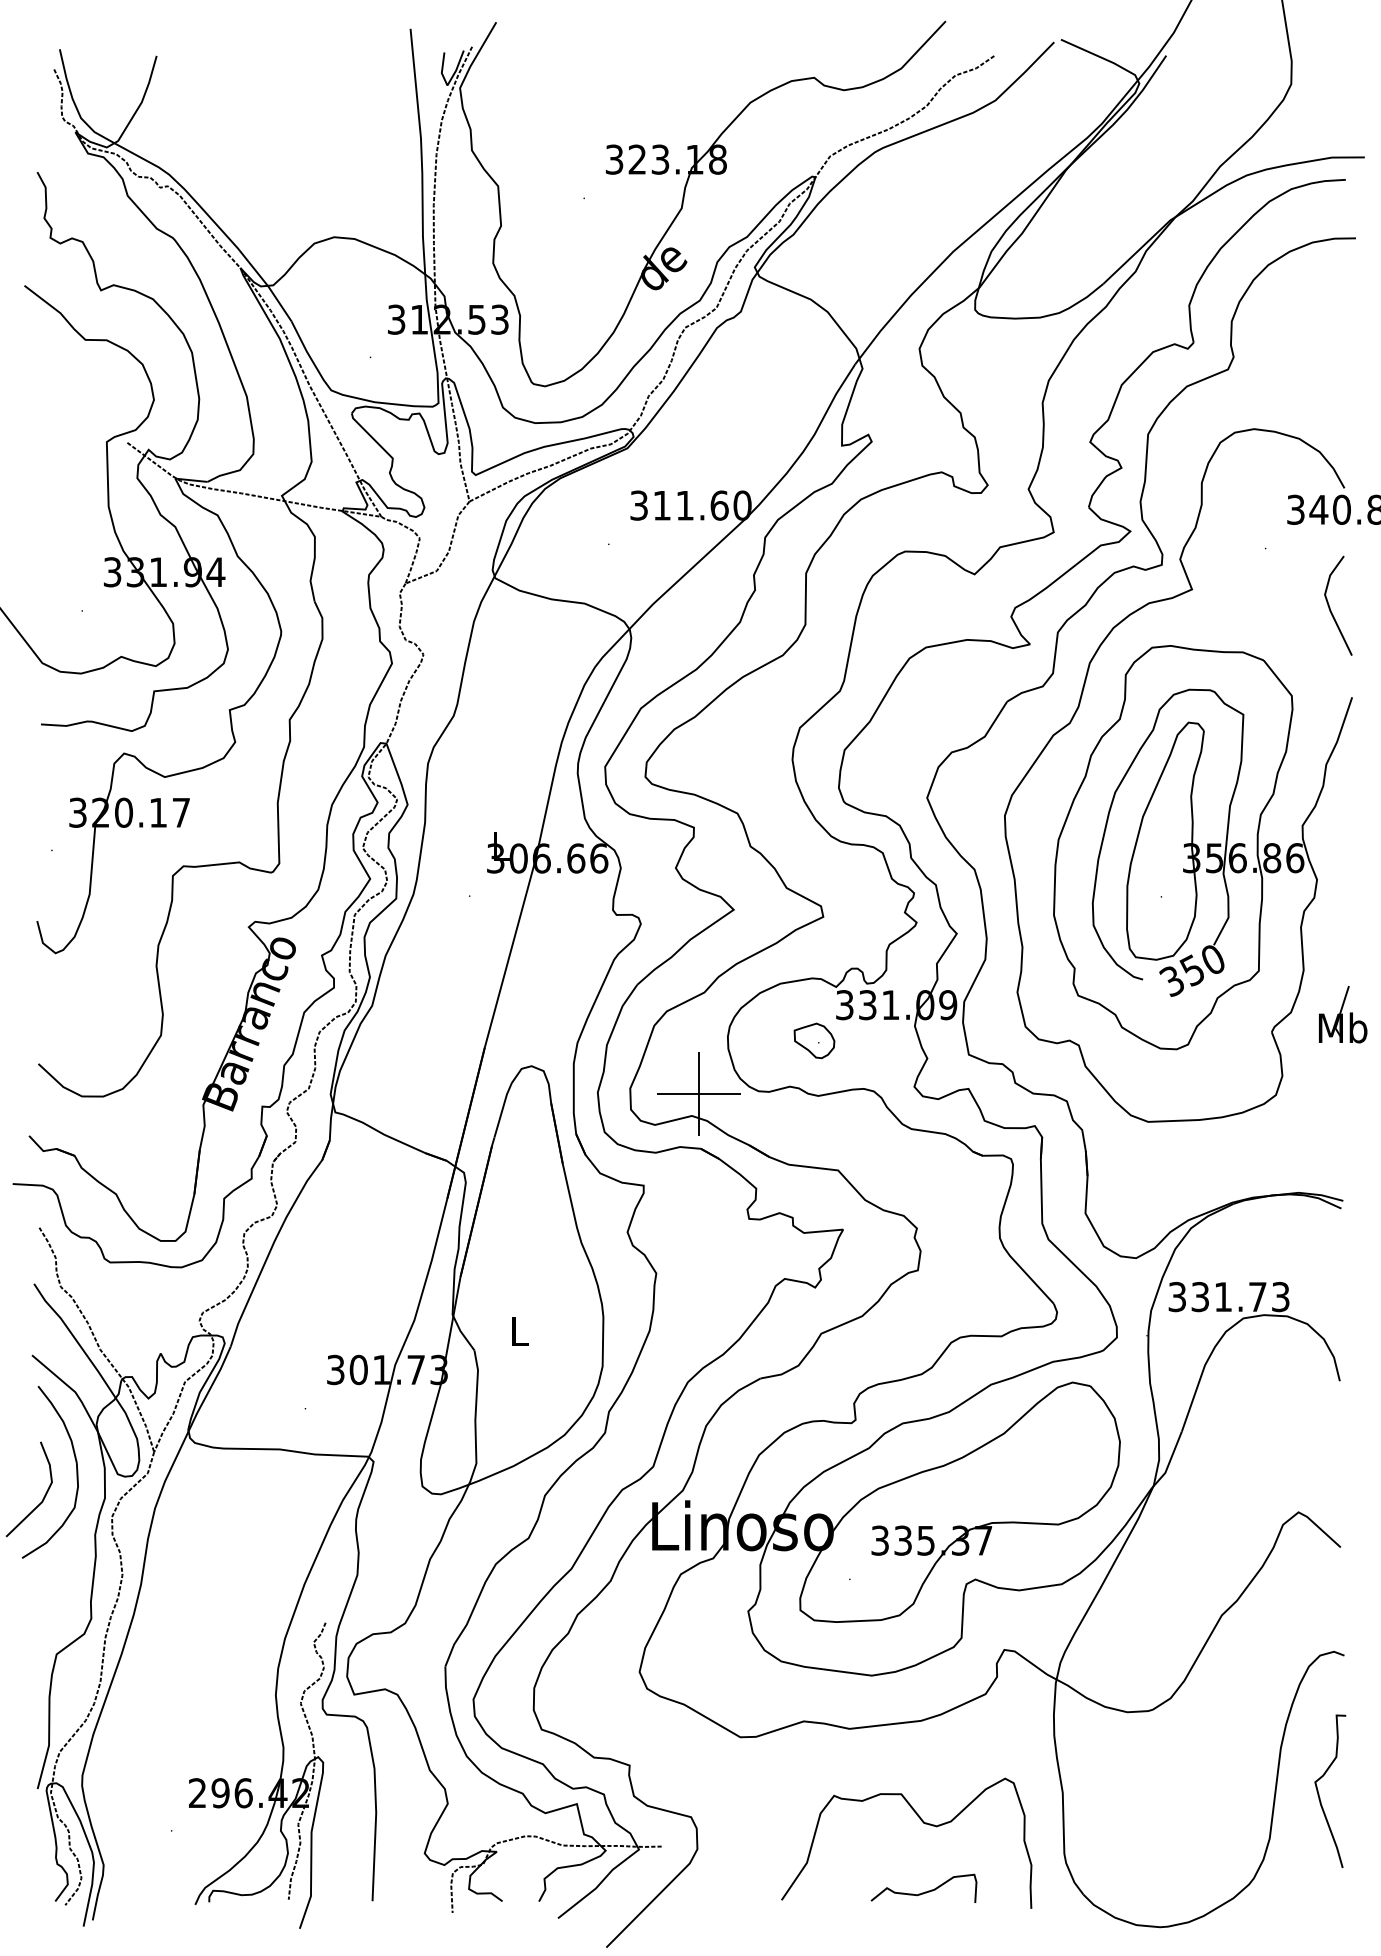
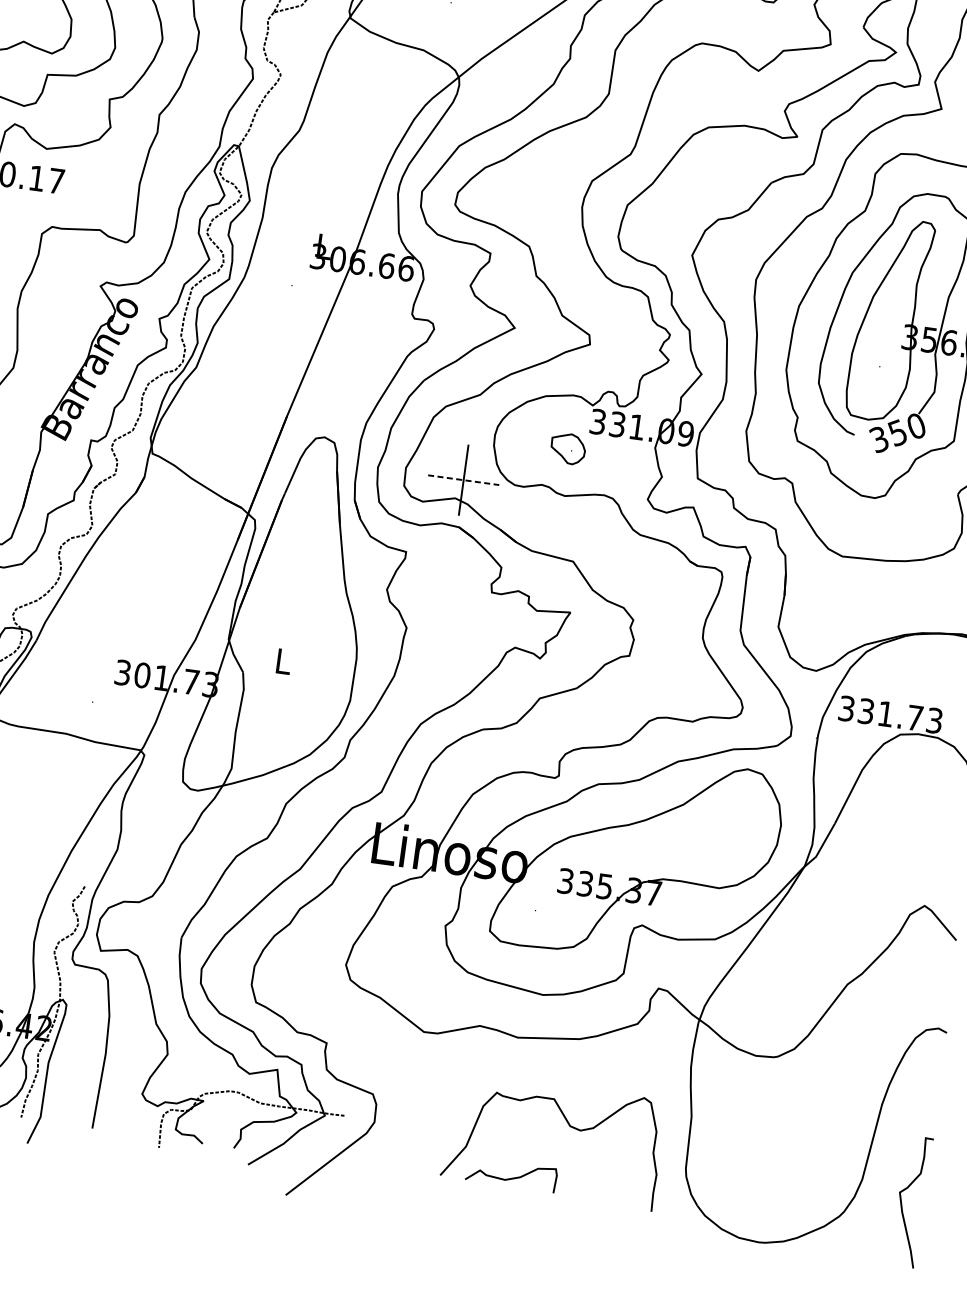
line: (698, 1093) -> (463, 479), solid -> dashed
curve: (1319, 1793) -> (902, 1202), moved
curve: (925, 1891) -> (512, 1177), moved

